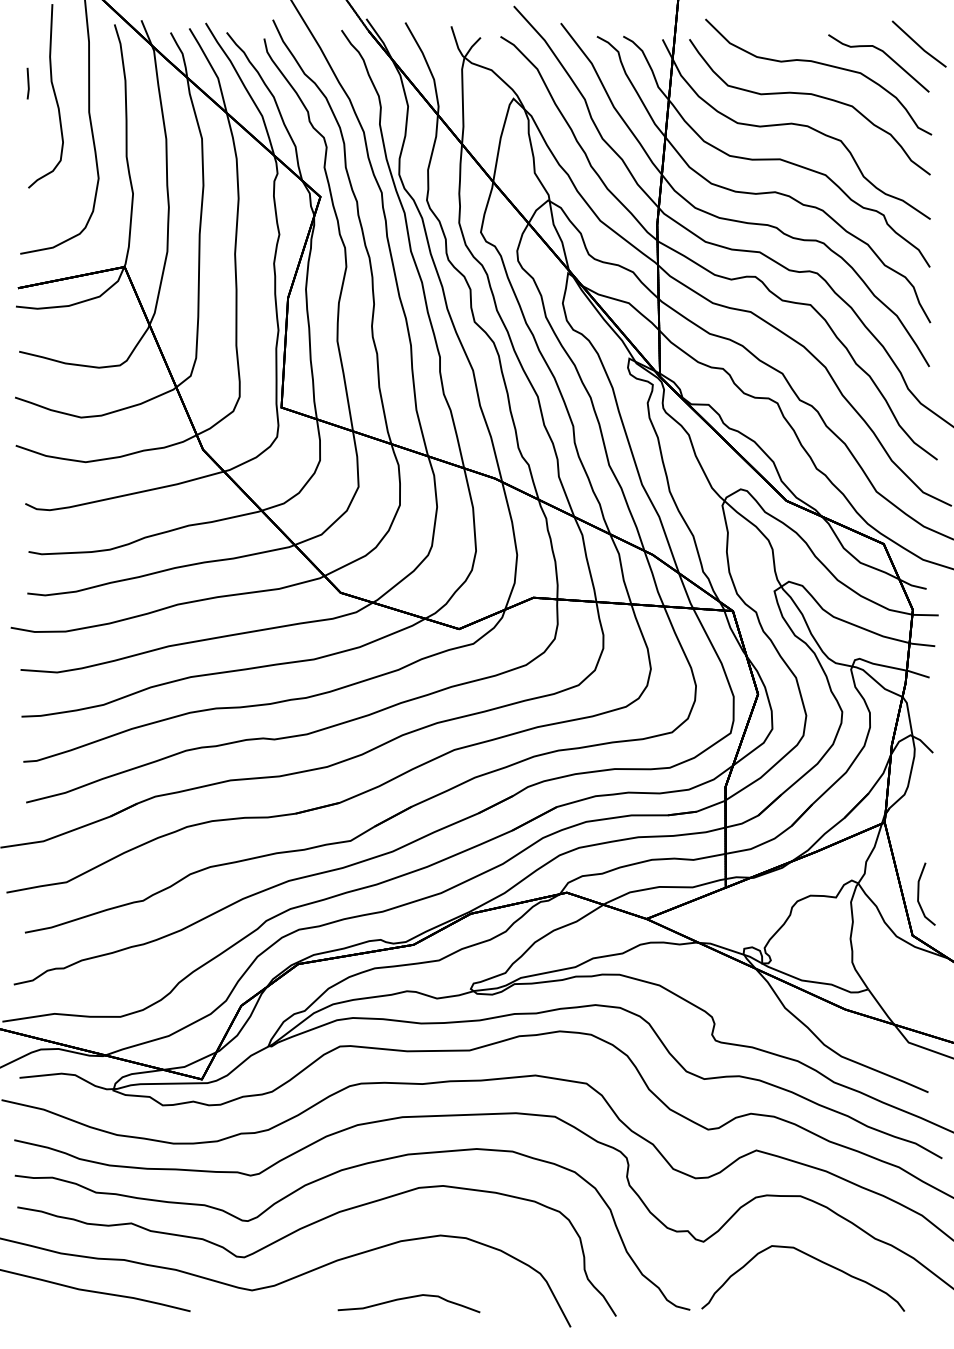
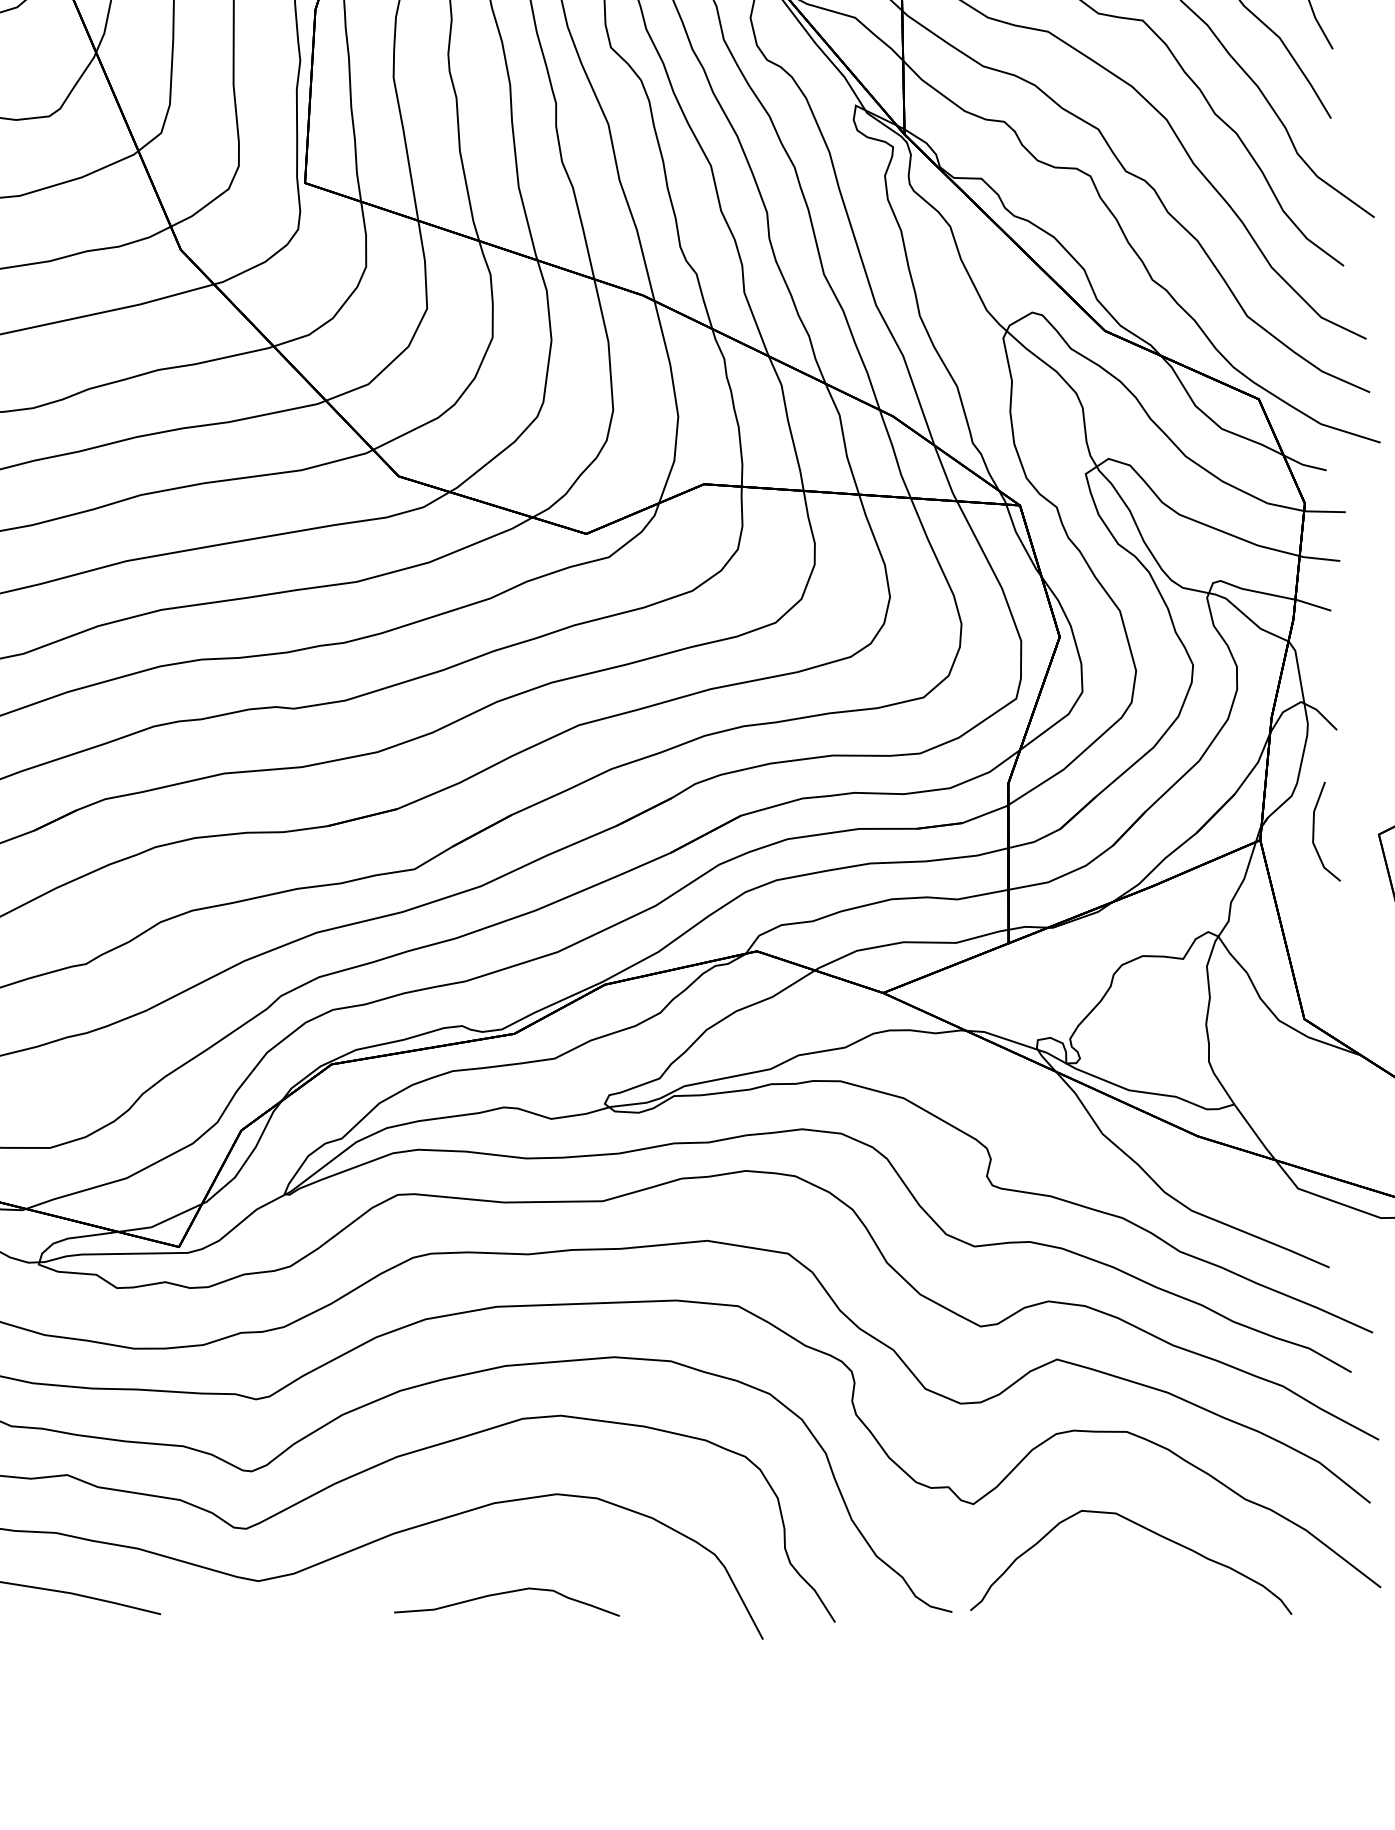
curve: (919, 893) -> (1315, 830), moved

